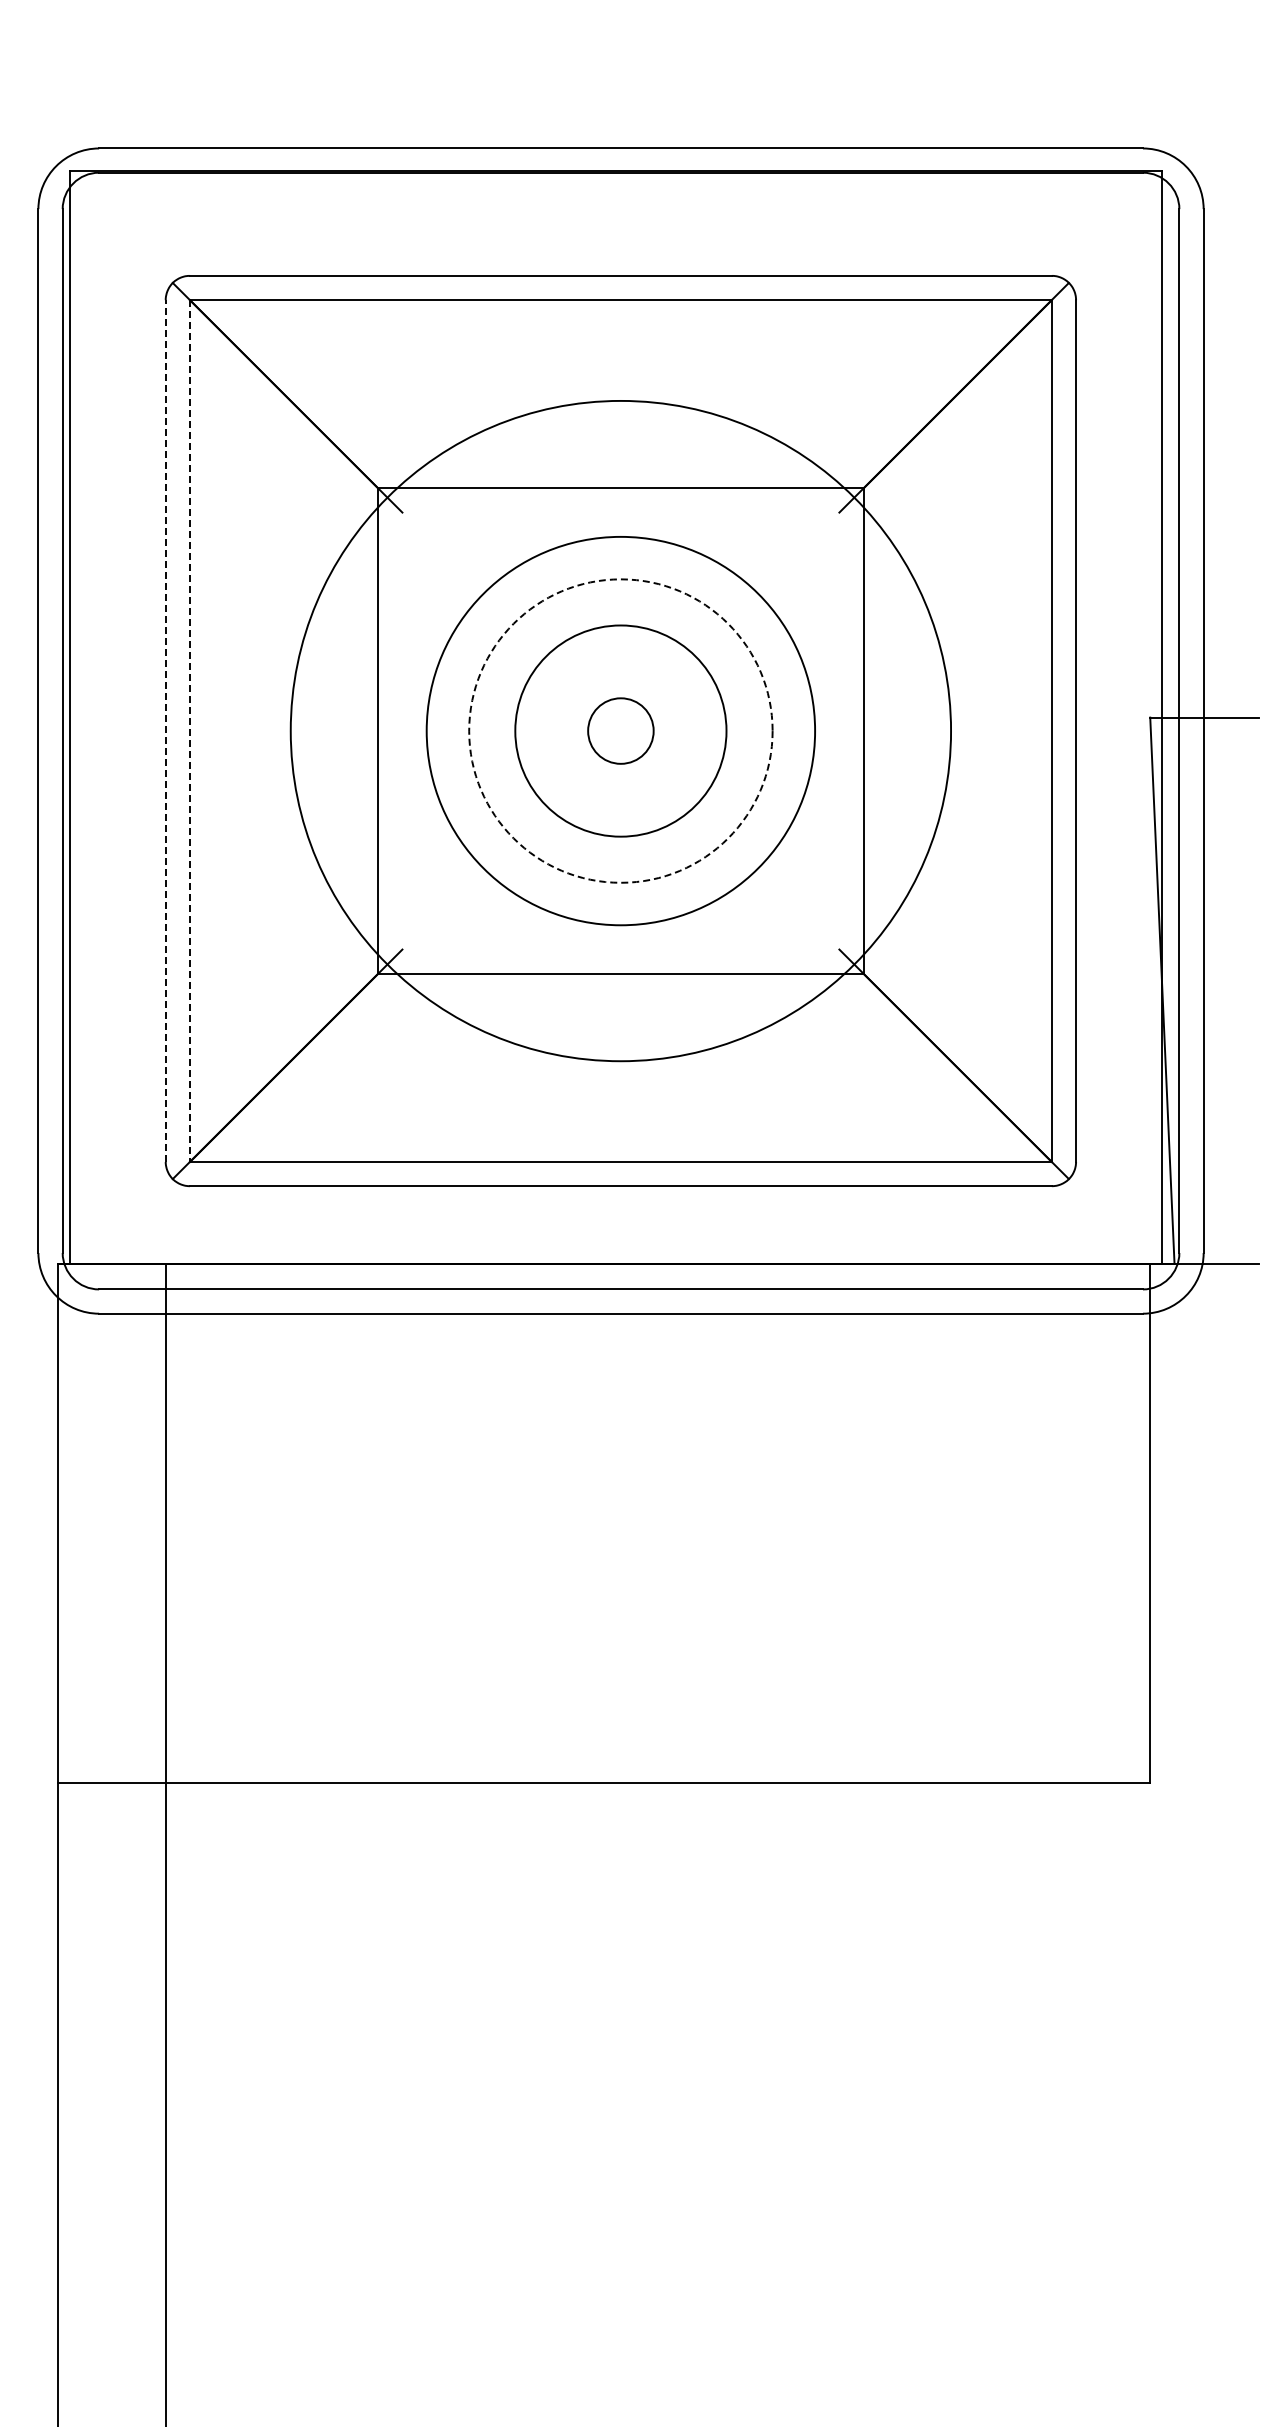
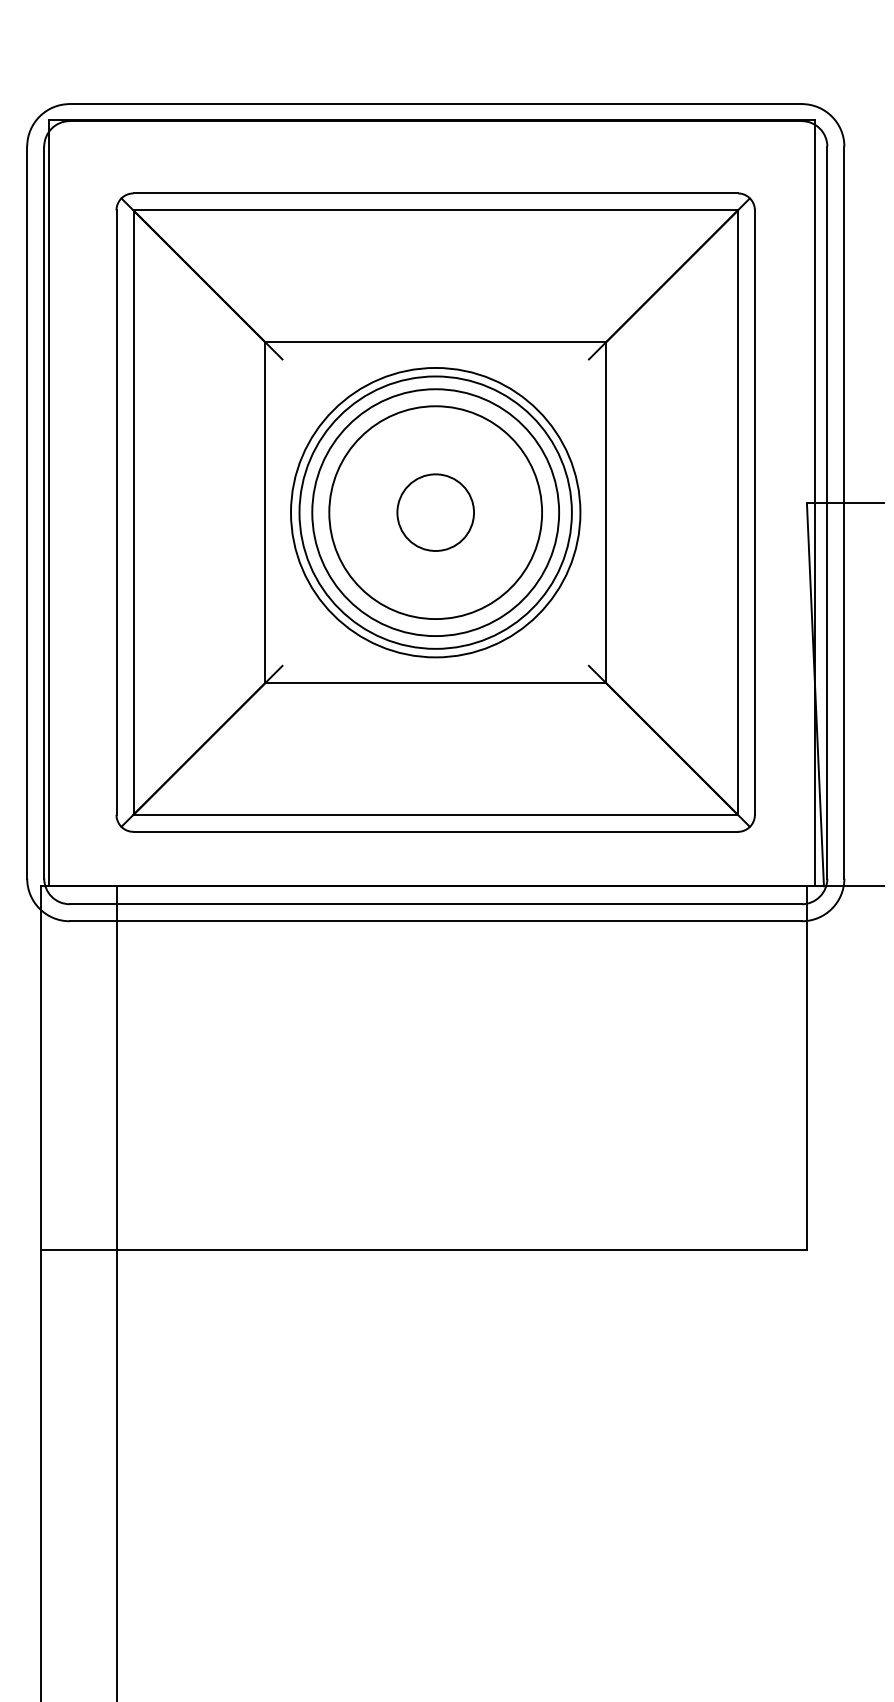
circle: (620, 730) -> (435, 512), dashed -> solid
circle: (620, 730) -> (435, 512), size x0.62
circle: (620, 730) -> (435, 512), size x1.67
line: (165, 731) -> (116, 512), dashed -> solid
line: (190, 731) -> (133, 512), dashed -> solid
circle: (620, 731) -> (435, 512), size x1.67

